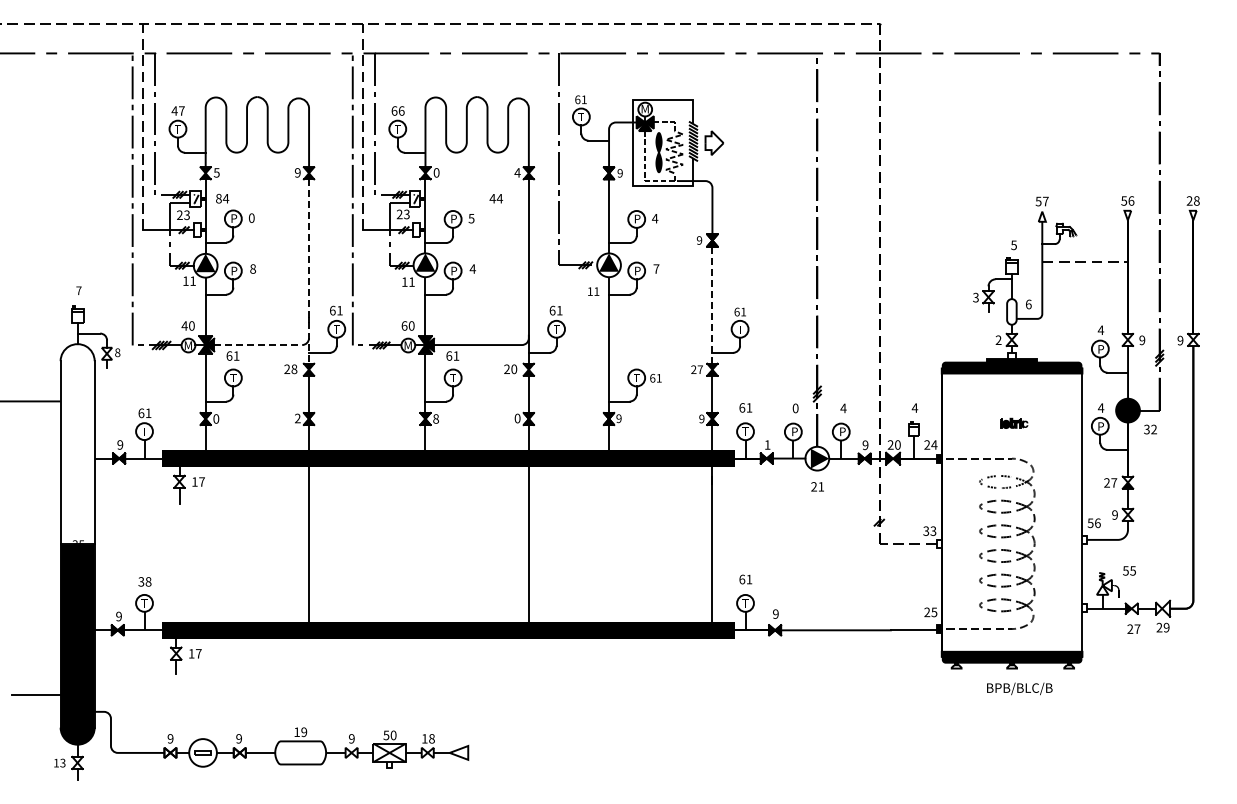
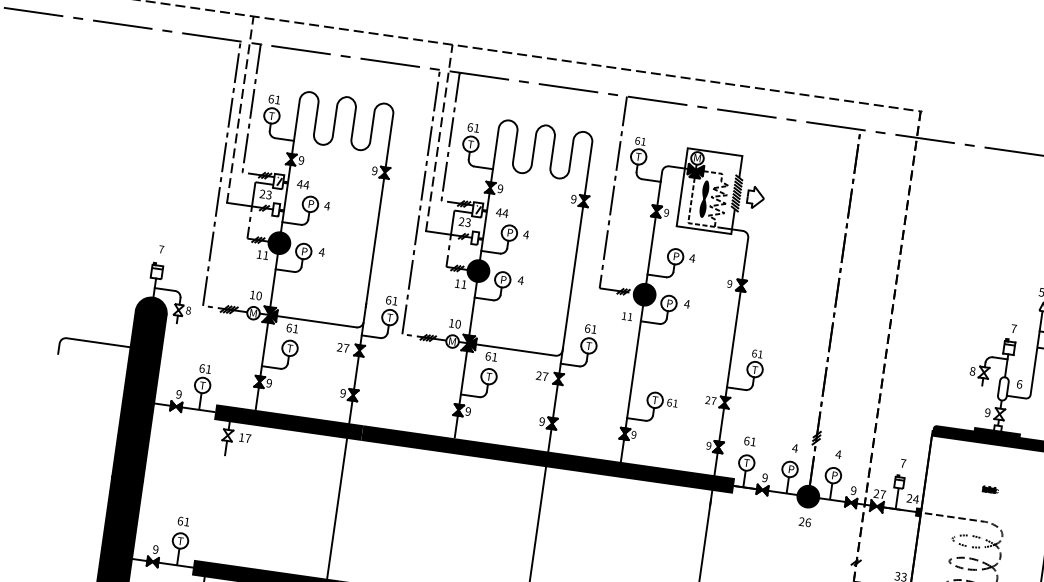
text: (177, 110) -> (273, 98), 47 -> 61
text: (401, 110) -> (476, 127), 66 -> 61
text: (216, 172) -> (301, 160), 5 -> 9
text: (436, 172) -> (500, 188), 0 -> 9
text: (517, 172) -> (573, 198), 4 -> 9
text: (218, 198) -> (299, 183), 84 -> 44
text: (496, 198) -> (502, 212), moved
text: (251, 217) -> (327, 205), 0 -> 4
text: (471, 218) -> (526, 234), 5 -> 4
text: (1013, 245) -> (1013, 328), 5 -> 7
fill: (205, 265) -> (279, 242), added
fill: (425, 265) -> (478, 271), added
fill: (608, 265) -> (644, 294), added
text: (252, 268) -> (321, 251), 8 -> 4
text: (656, 268) -> (687, 303), 7 -> 4
line: (309, 272) -> (372, 262), dashed -> solid
text: (975, 297) -> (972, 371), 3 -> 8
line: (712, 305) -> (733, 344), dashed -> solid
text: (184, 325) -> (252, 294), 40 -> 10
text: (404, 325) -> (451, 322), 60 -> 10
text: (998, 340) -> (987, 413), 2 -> 9
line: (258, 345) -> (316, 322), dashed -> solid
text: (294, 369) -> (346, 348), 28 -> 27
text: (514, 369) -> (545, 376), 20 -> 27
text: (914, 407) -> (902, 462), 4 -> 7
text: (795, 408) -> (795, 448), 0 -> 4
text: (216, 418) -> (269, 382), 0 -> 9
text: (297, 418) -> (342, 393), 2 -> 9
text: (436, 418) -> (468, 411), 8 -> 9
text: (517, 418) -> (542, 421), 0 -> 9
part: (1013, 422) -> (990, 489), size x0.62
fill: (77, 444) -> (140, 388), added
text: (767, 444) -> (765, 477), 1 -> 9
text: (897, 444) -> (882, 494), 20 -> 27
fill: (817, 458) -> (808, 496), added
text: (821, 486) -> (808, 522), 21 -> 26
text: (144, 581) -> (183, 521), 38 -> 61

